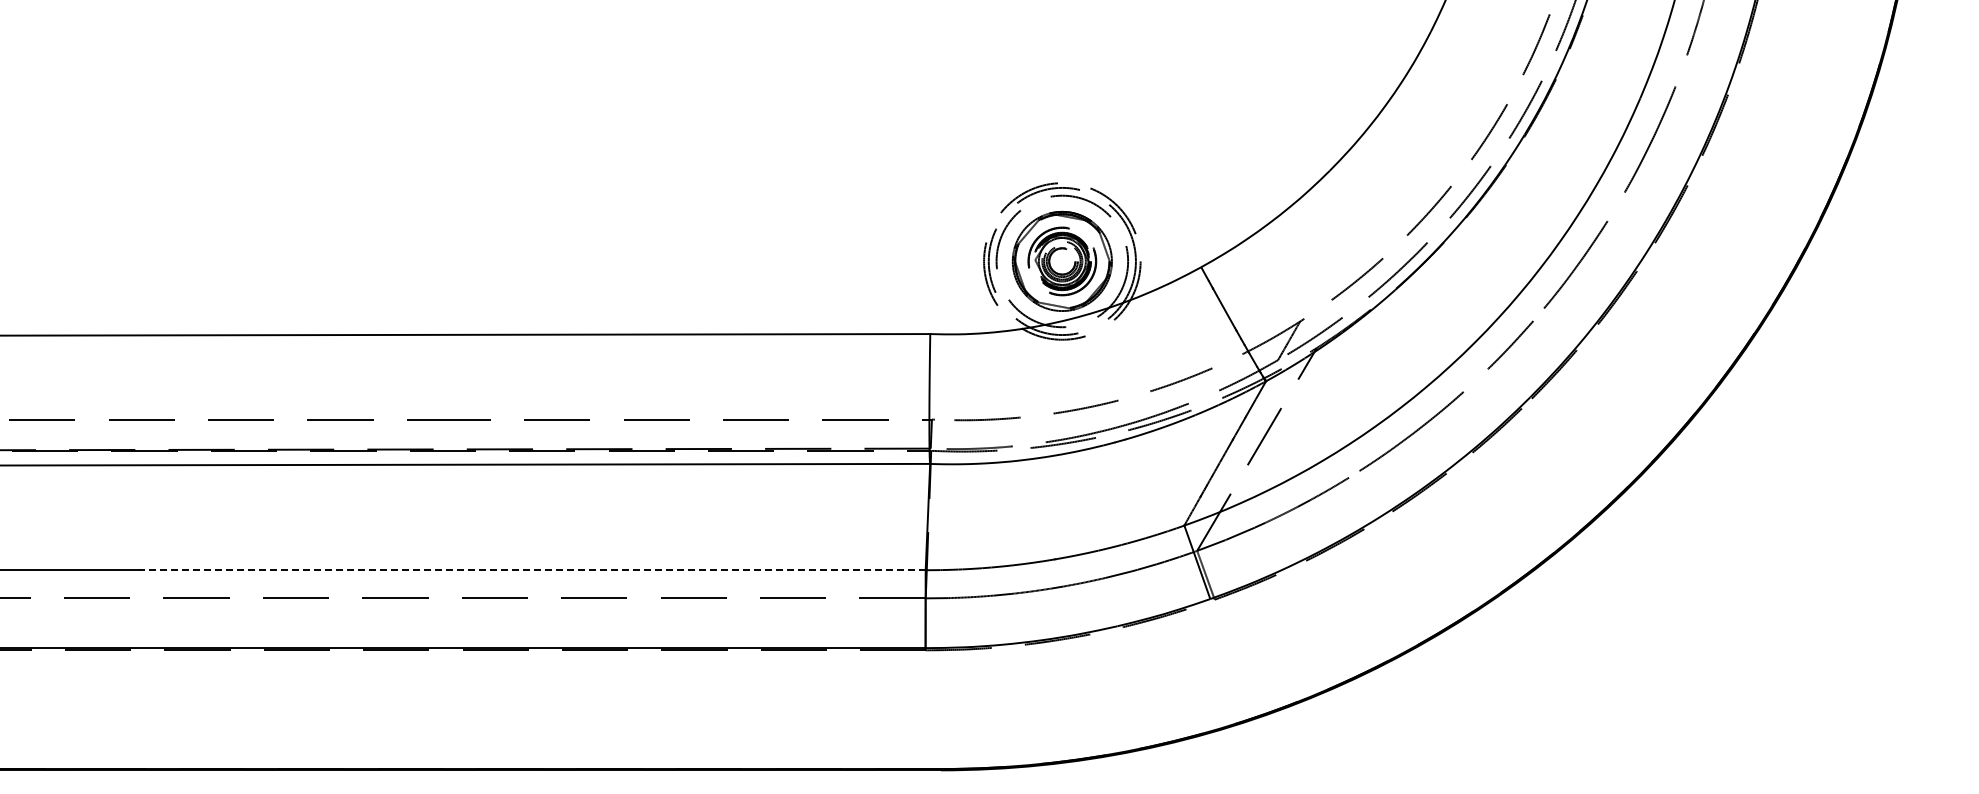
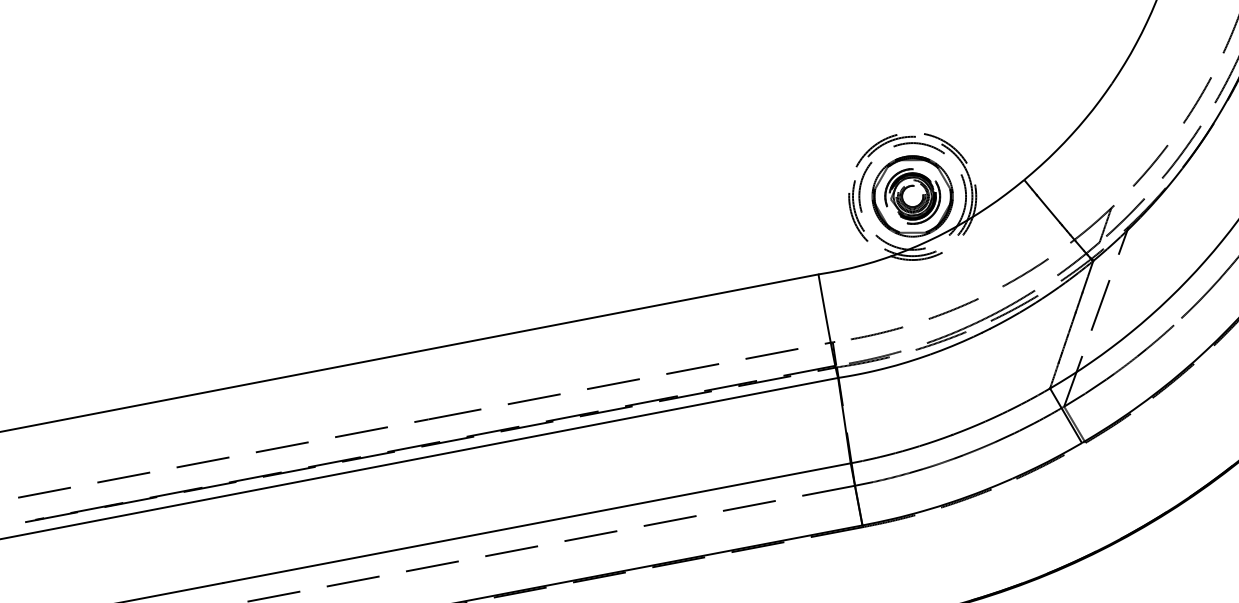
line: (532, 570) -> (537, 523), dashed -> solid

